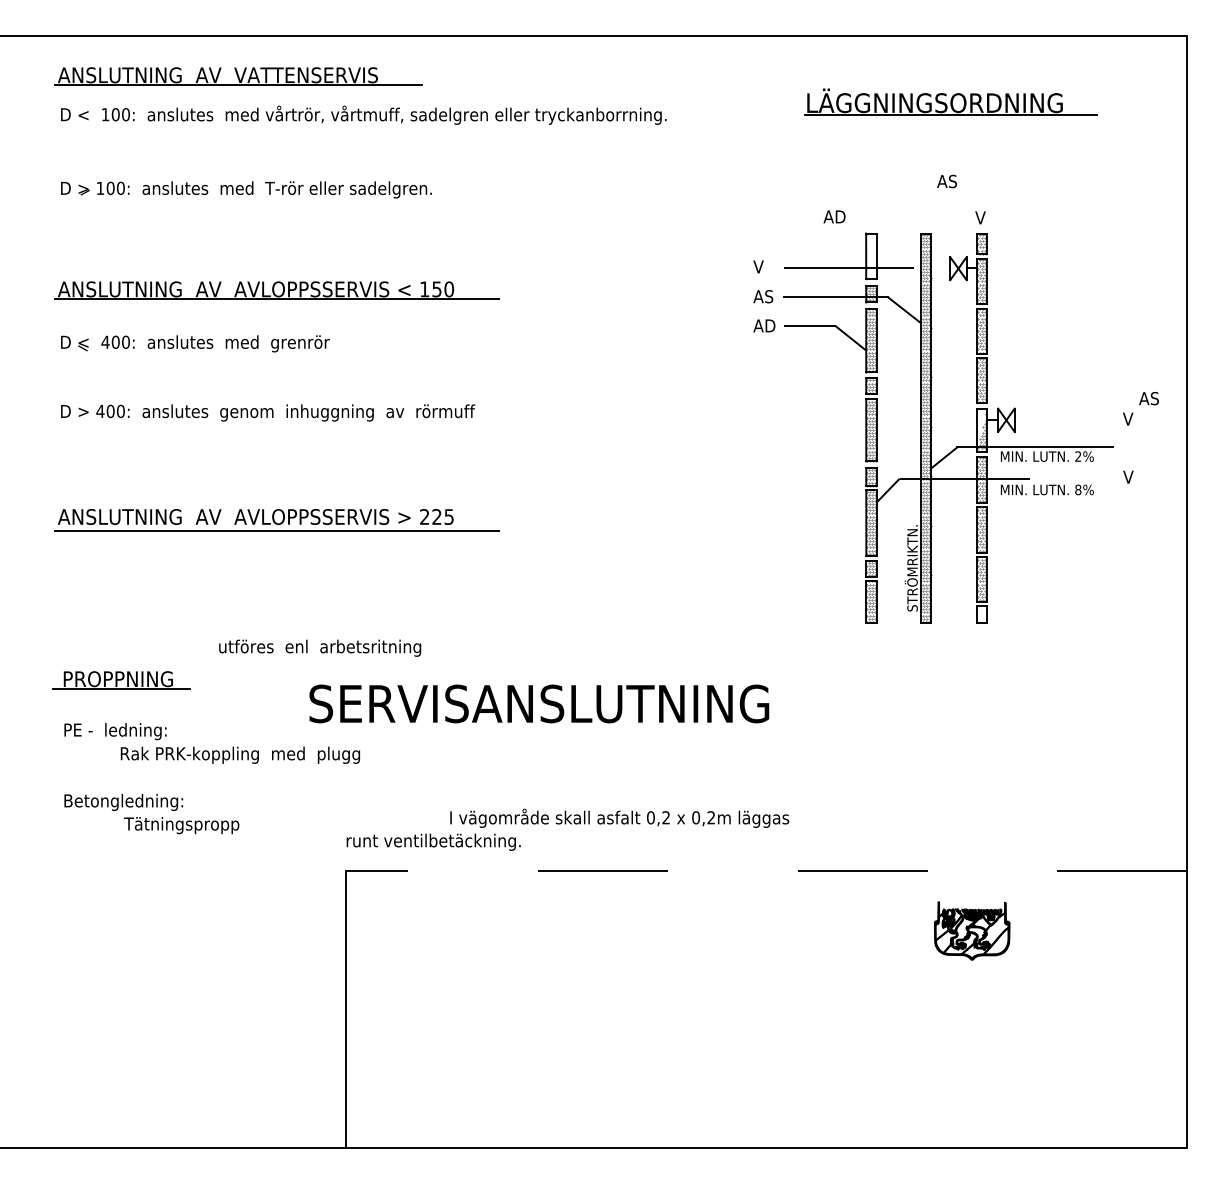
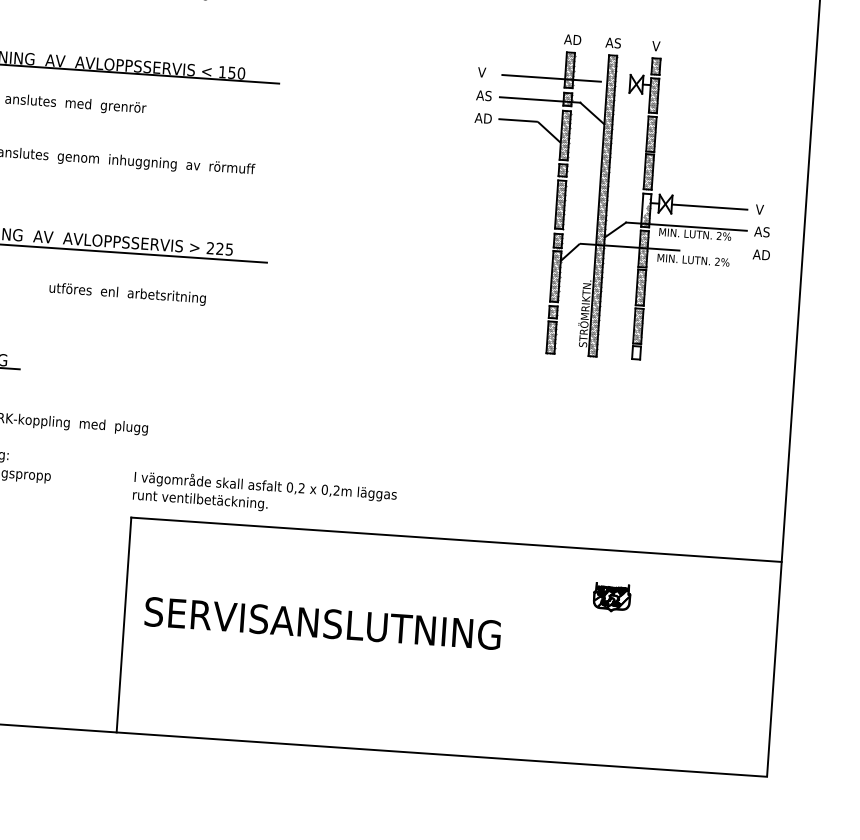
text: (946, 181) -> (612, 42), moved
text: (834, 216) -> (572, 39), moved
hatch: (871, 256) -> (569, 70), added
text: (1148, 398) -> (761, 231), moved
line: (1063, 420) -> (709, 207), added
text: (1134, 476) -> (761, 254), V -> AD
text: (1078, 489) -> (717, 261), 8% -> 2%
text: (320, 647) -> (127, 293), moved
text: (539, 703) -> (323, 623), moved
text: (619, 817) -> (265, 485), moved
line: (766, 870) -> (456, 539), dashed -> solid
part: (971, 930) -> (611, 596), size x0.62

